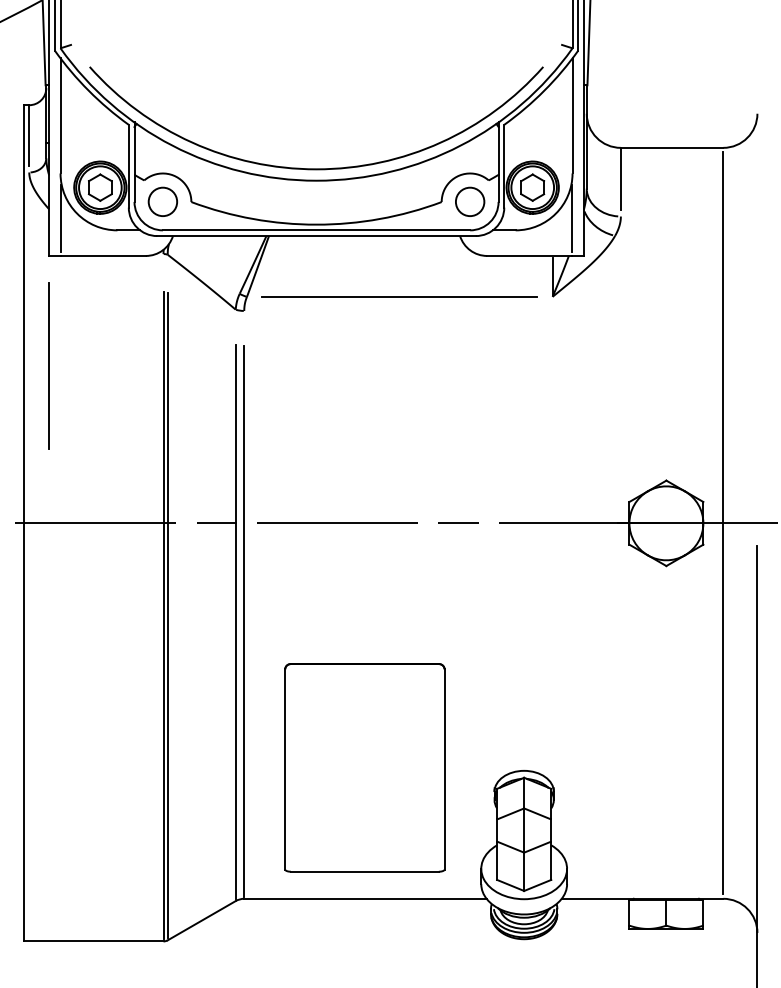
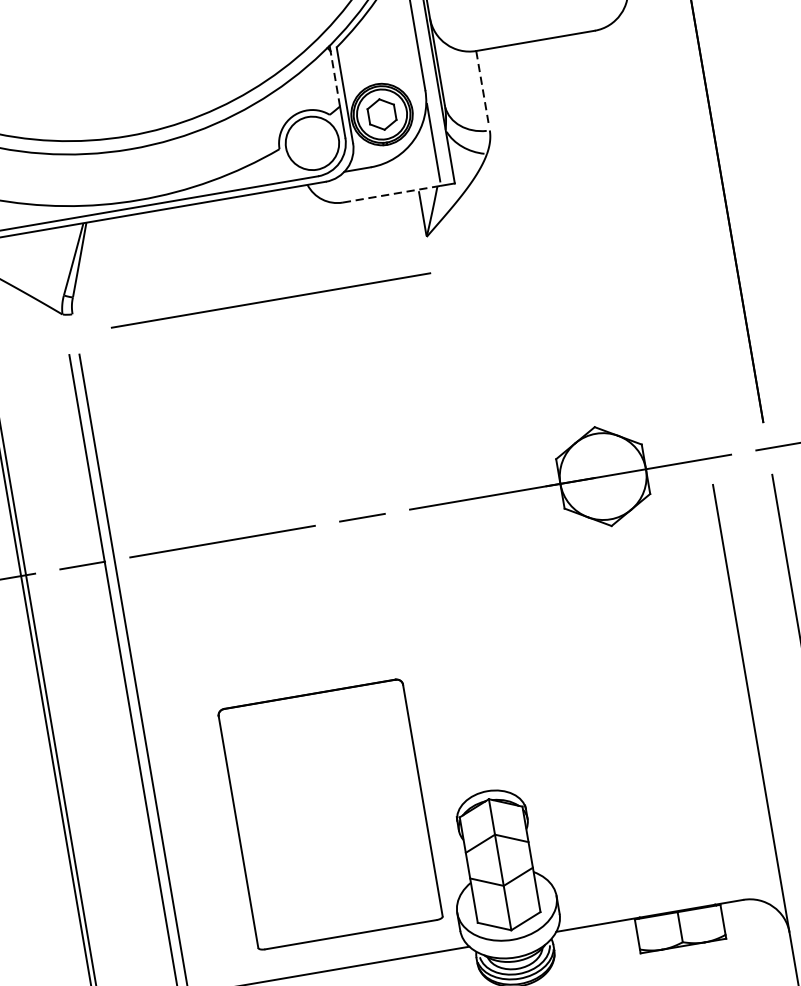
line: (498, 150) -> (335, 78), solid -> dashed
line: (620, 179) -> (482, 87), solid -> dashed
circle: (469, 201) -> (311, 143), size x1.6
line: (530, 255) -> (392, 193), solid -> dashed
line: (399, 296) -> (270, 300), moved
line: (723, 523) -> (669, 465), removed
part: (364, 767) -> (329, 814), moved

